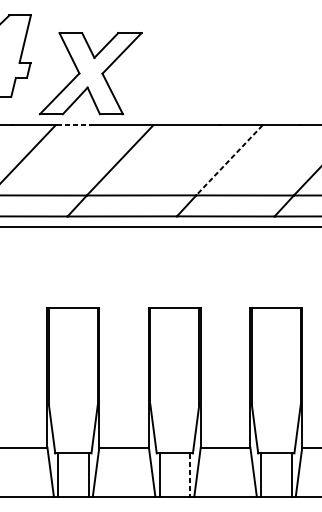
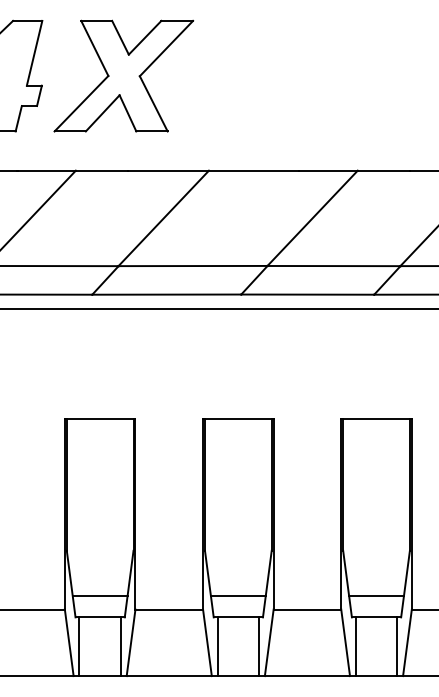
part: (90, 73) -> (123, 75), moved
line: (74, 125) -> (101, 170), dashed -> solid
line: (229, 160) -> (312, 218), dashed -> solid
line: (72, 438) -> (99, 596), added
line: (174, 438) -> (237, 596), added
line: (276, 438) -> (376, 596), added
line: (190, 475) -> (259, 647), dashed -> solid

